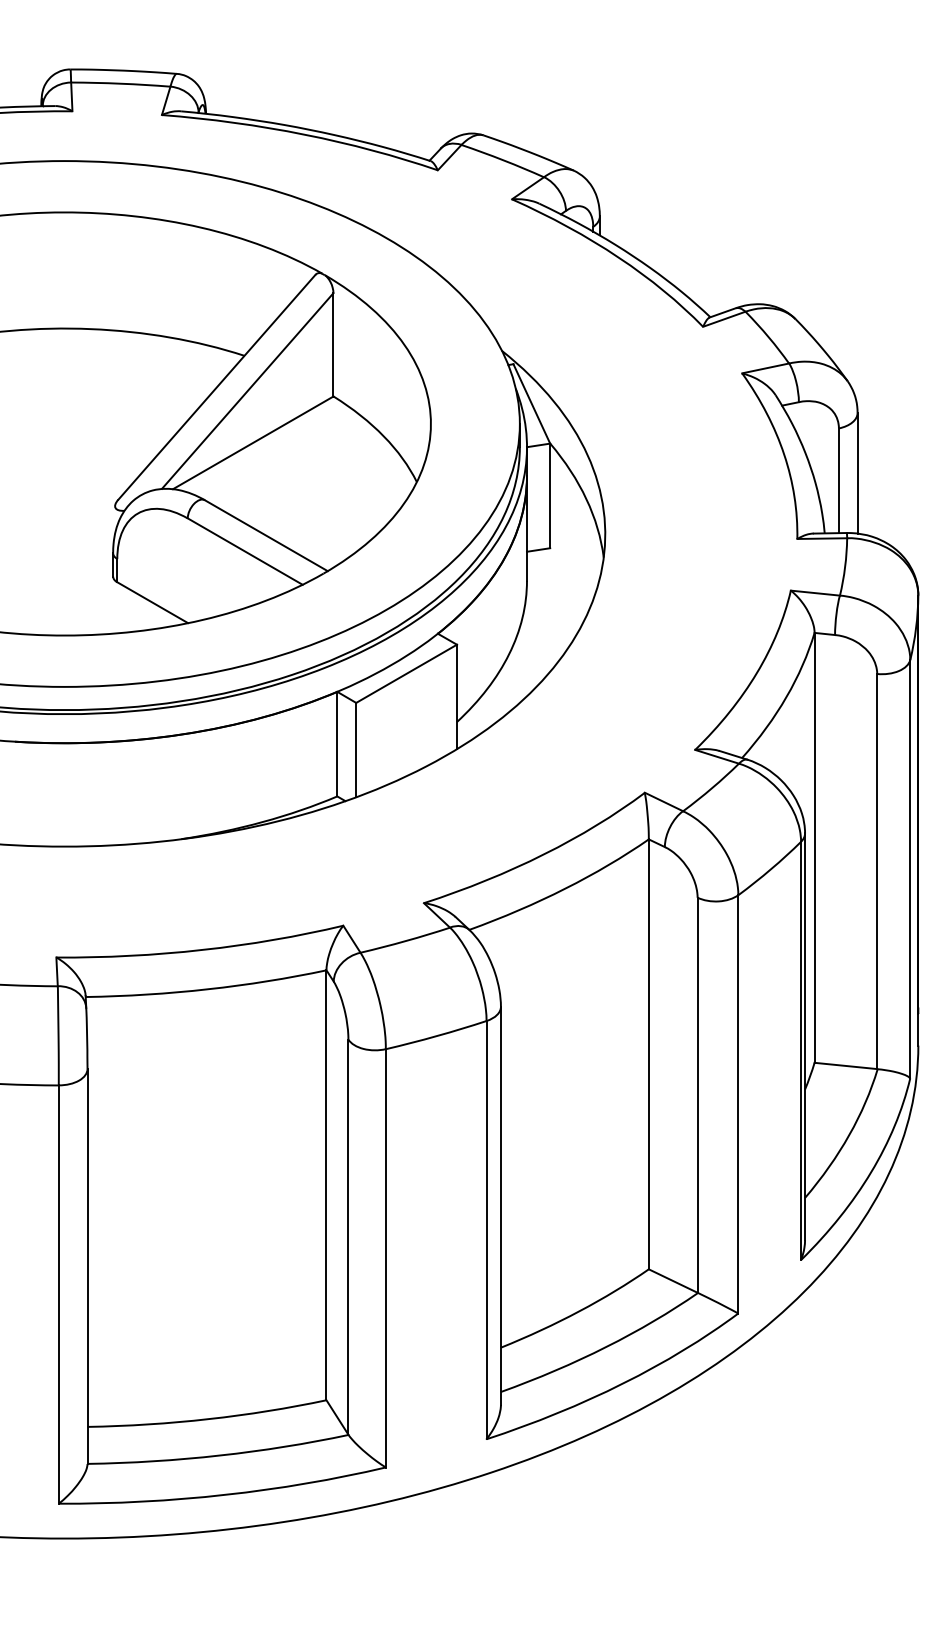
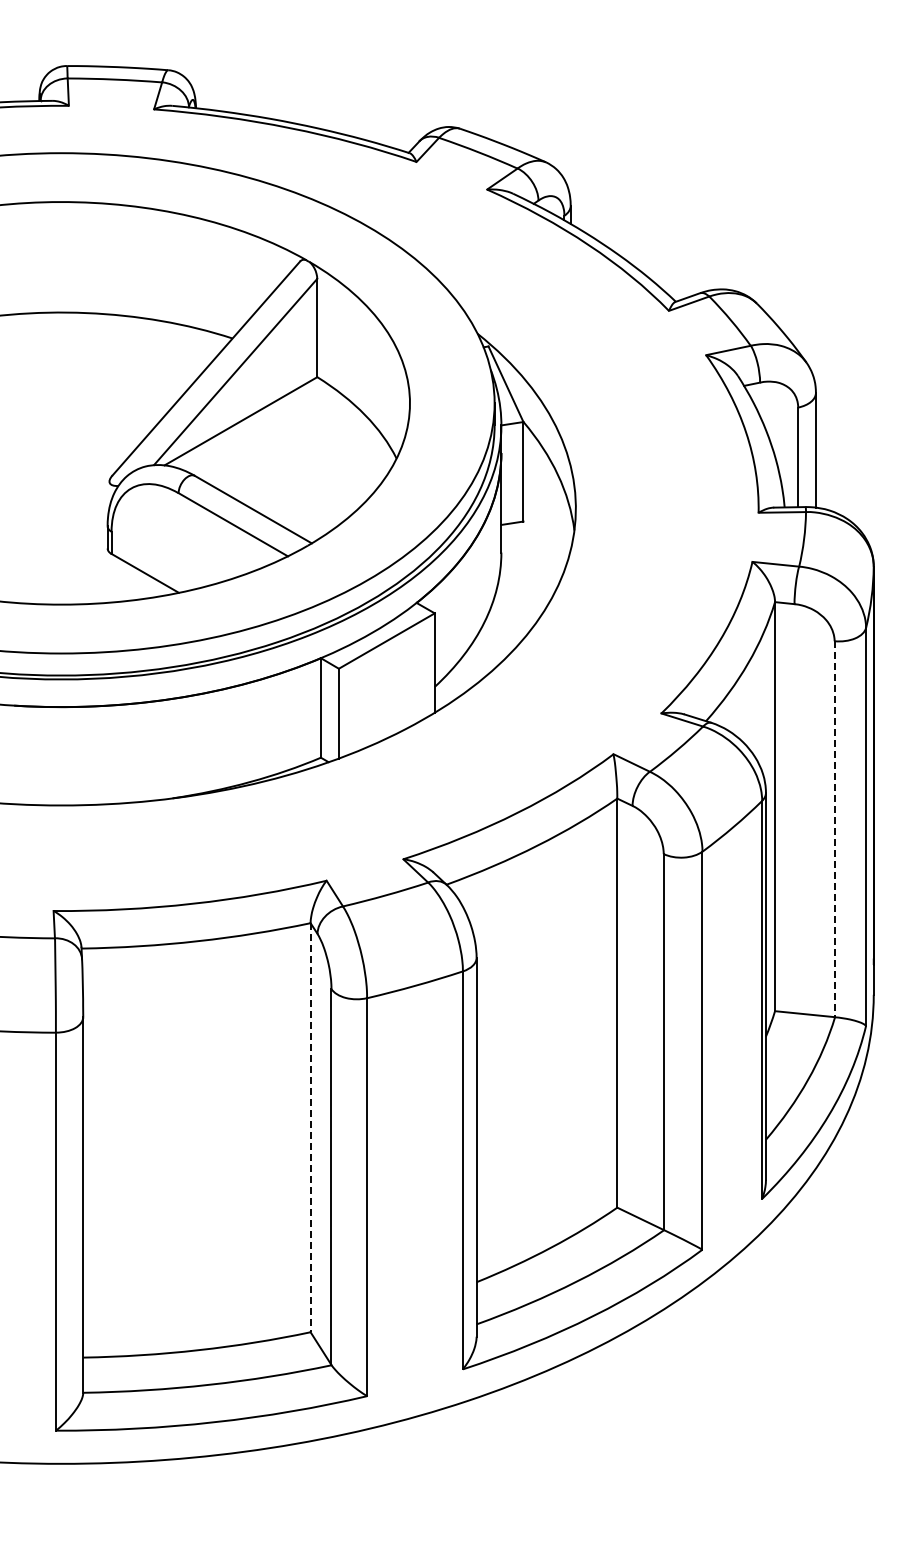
line: (877, 871) -> (834, 829), solid -> dashed
line: (326, 1185) -> (310, 1127), solid -> dashed

